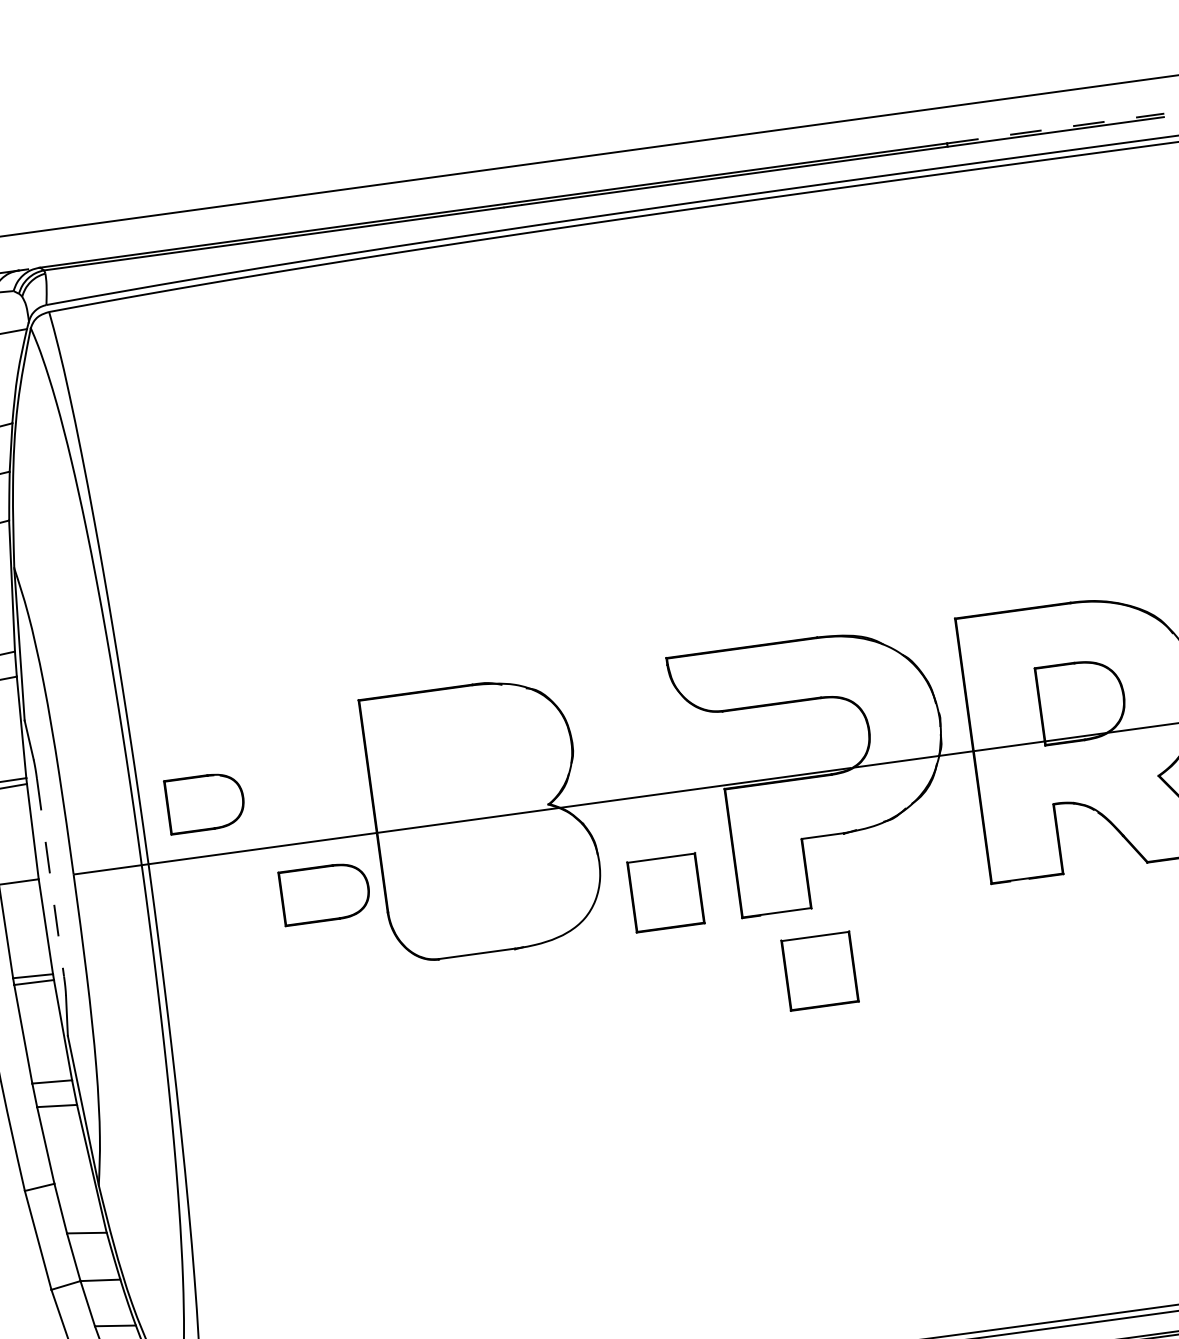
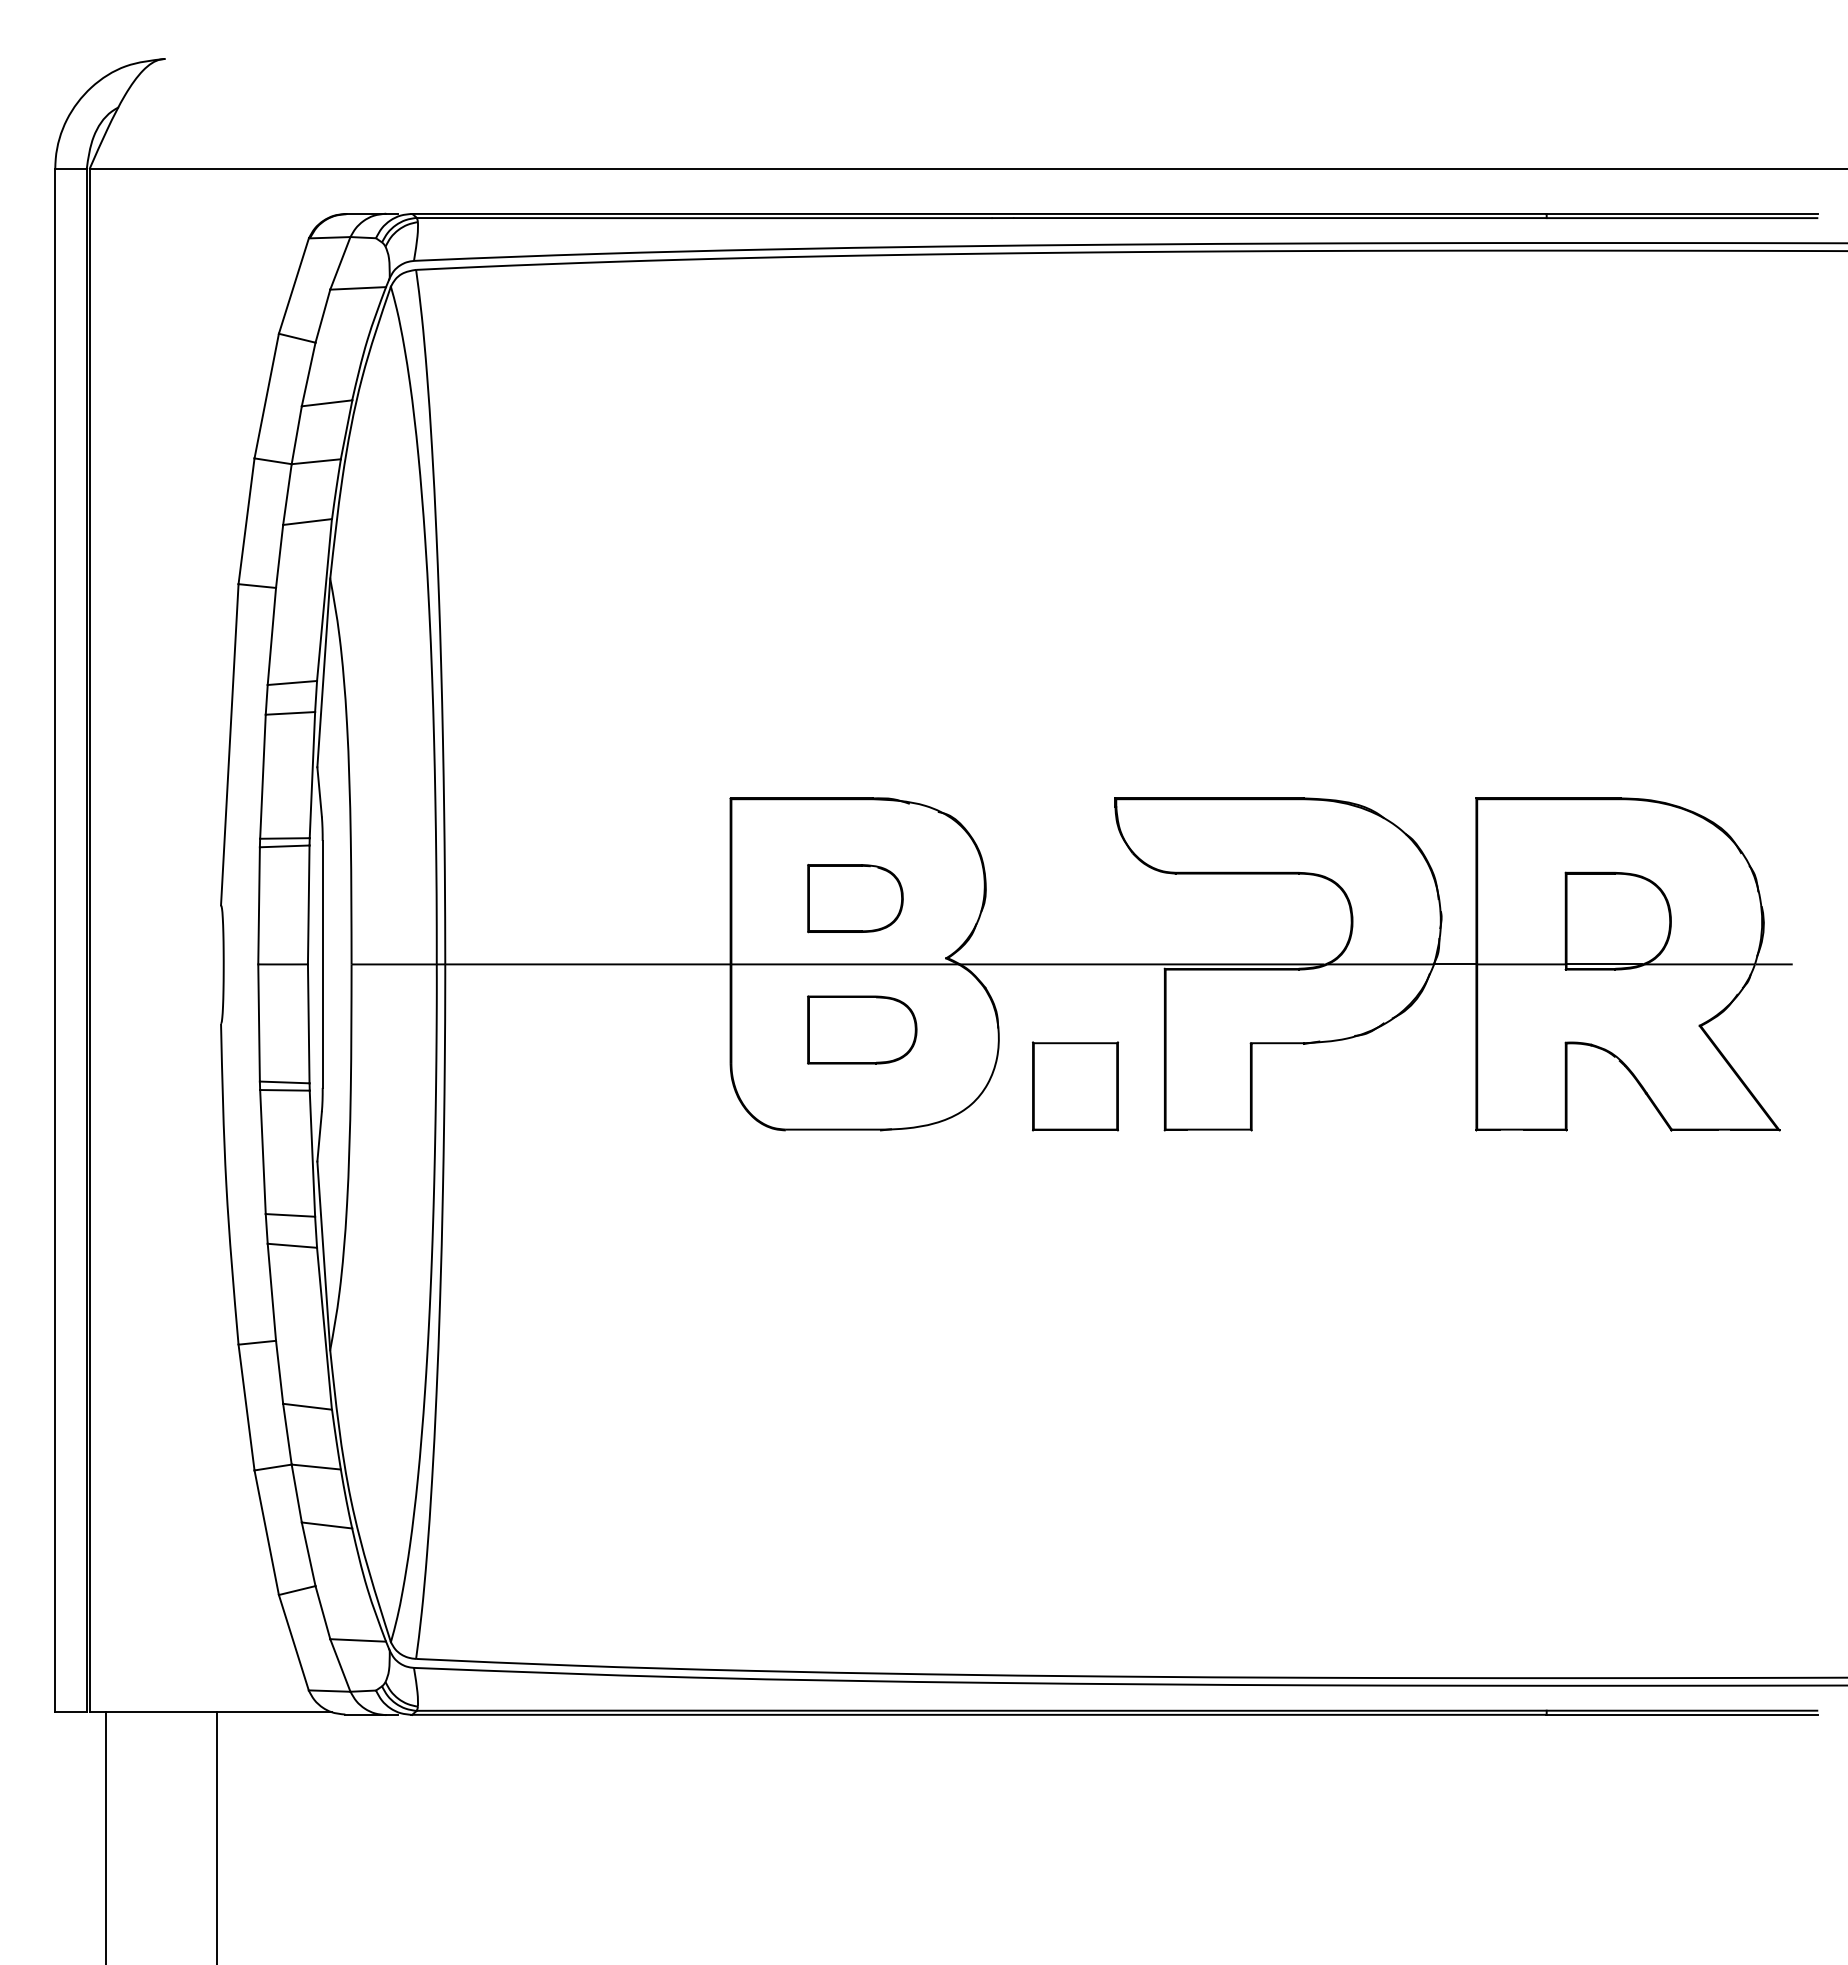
line: (1055, 128) -> (1682, 213), dashed -> solid
part: (205, 802) -> (855, 898), moved
line: (50, 877) -> (322, 964), dashed -> solid
part: (325, 893) -> (862, 1029), moved
part: (820, 971) -> (1251, 1208), removed

